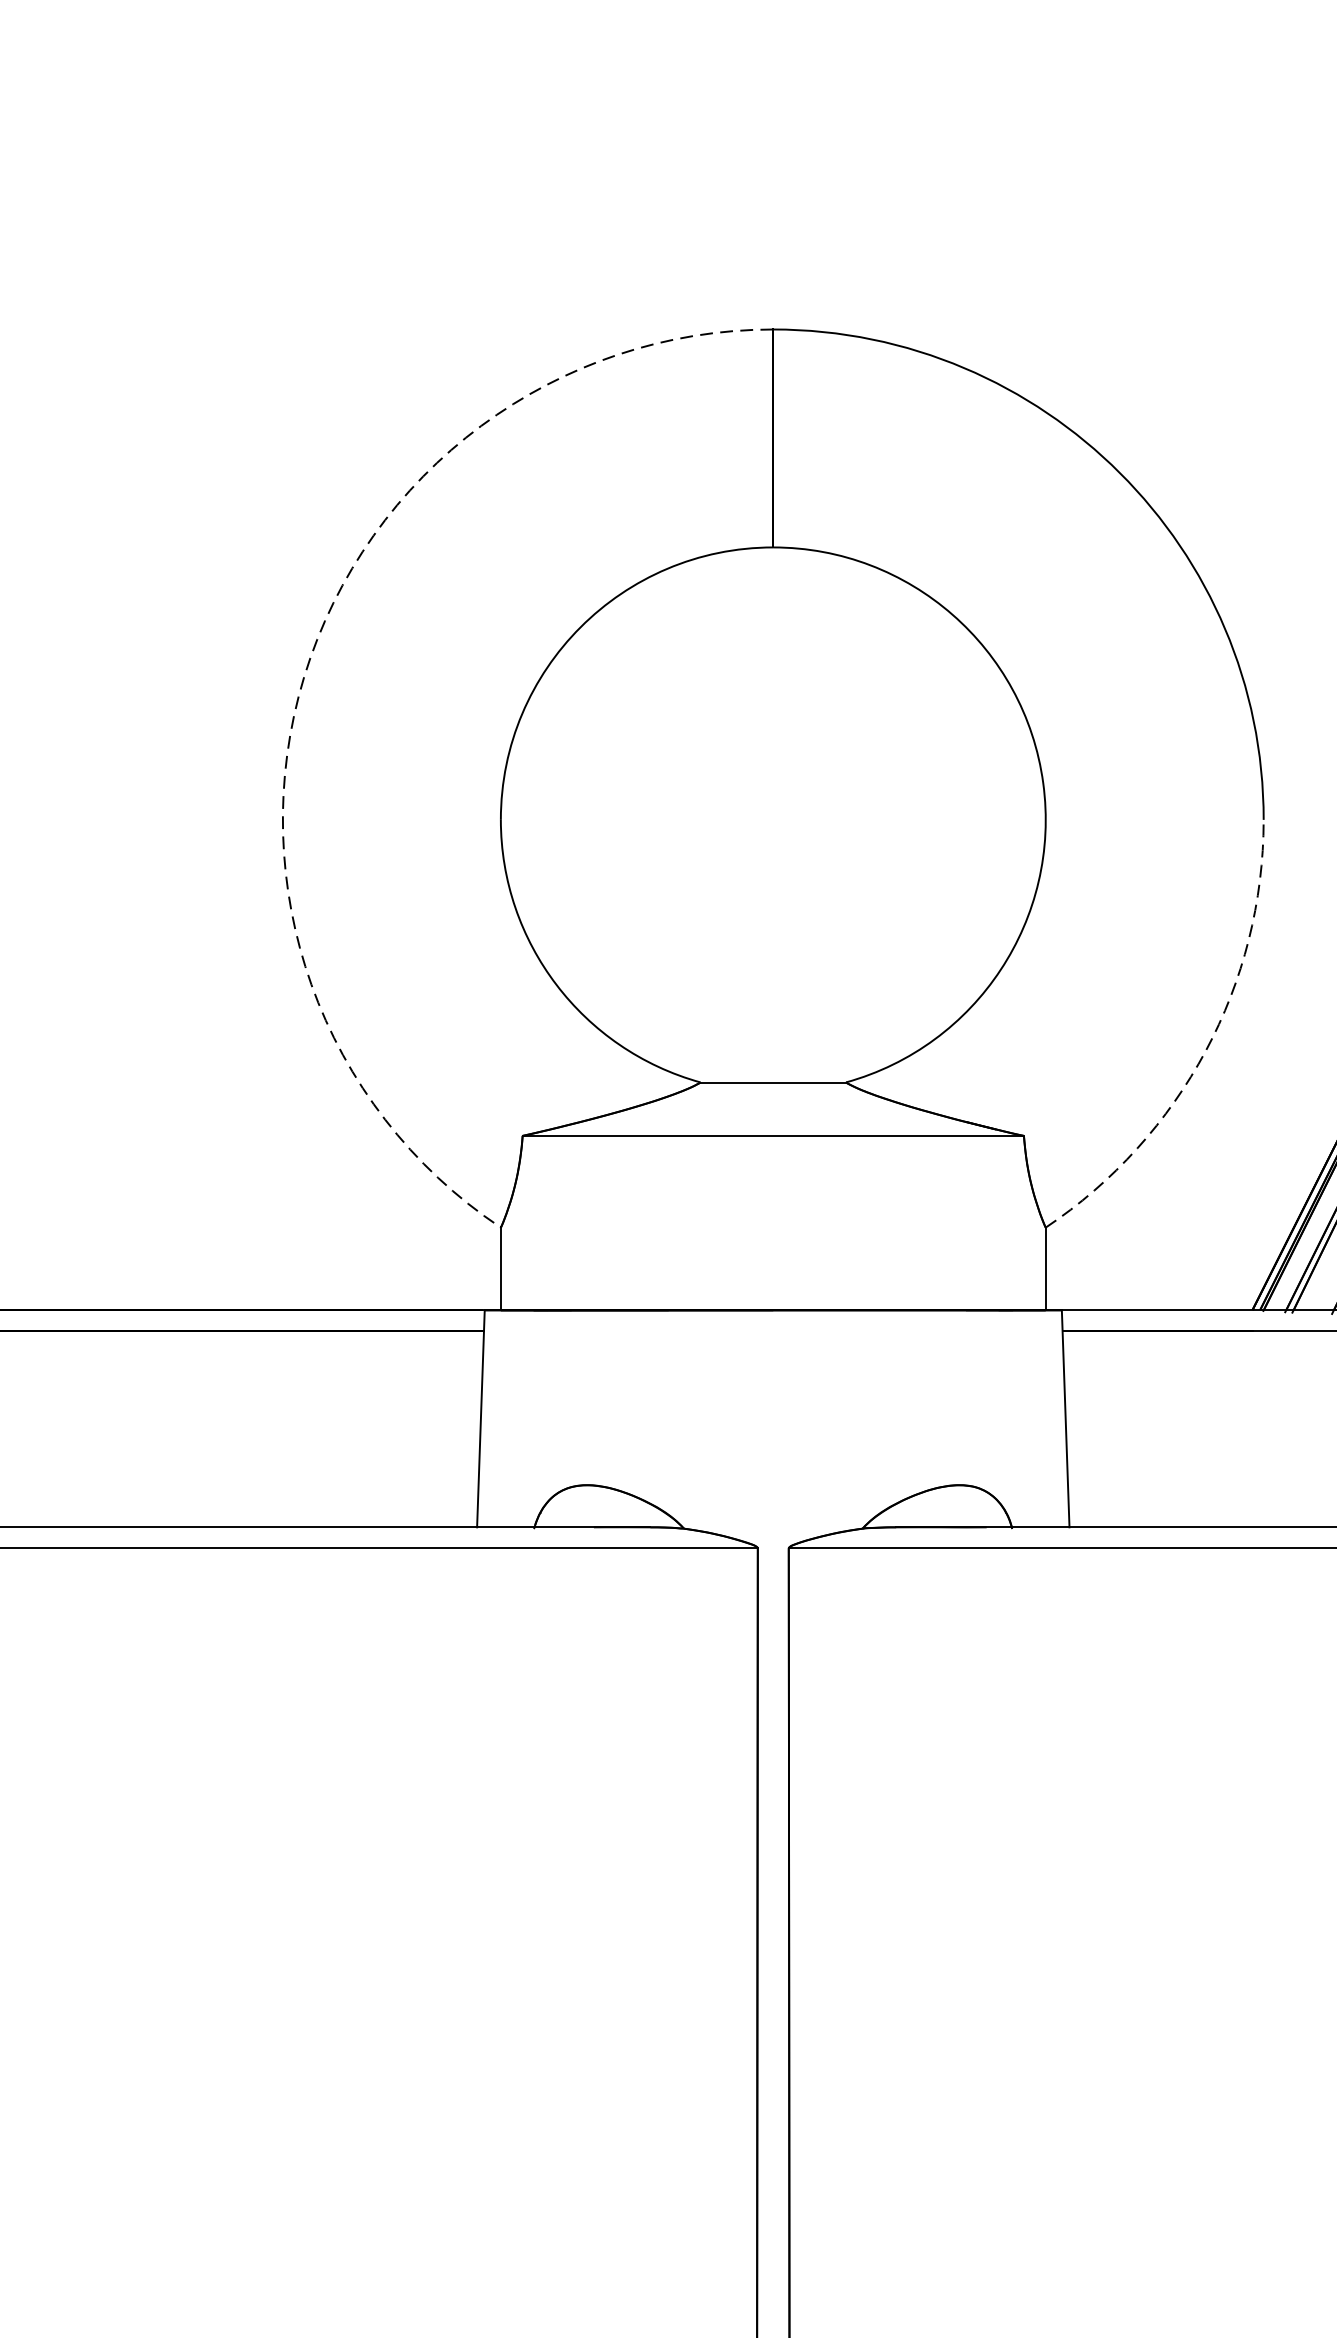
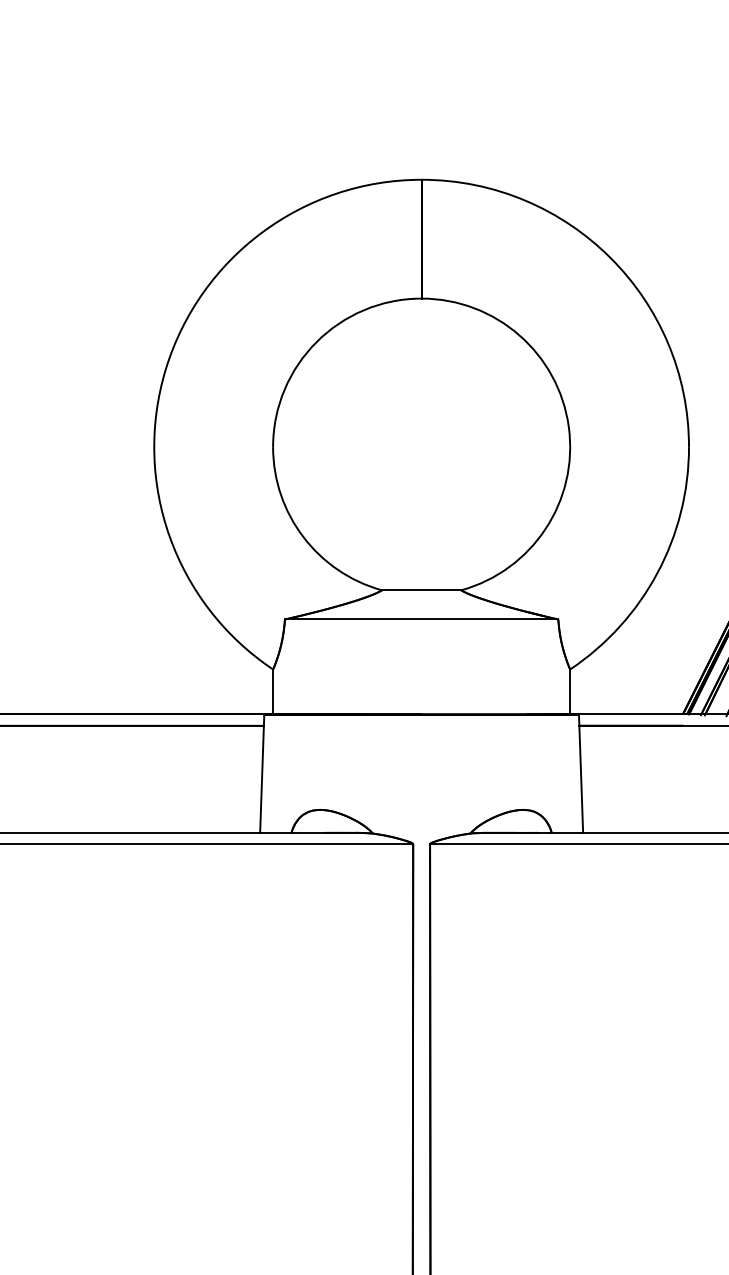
arc: (303, 677) -> (165, 369), dashed -> solid
arc: (1205, 1051) -> (657, 573), dashed -> solid

